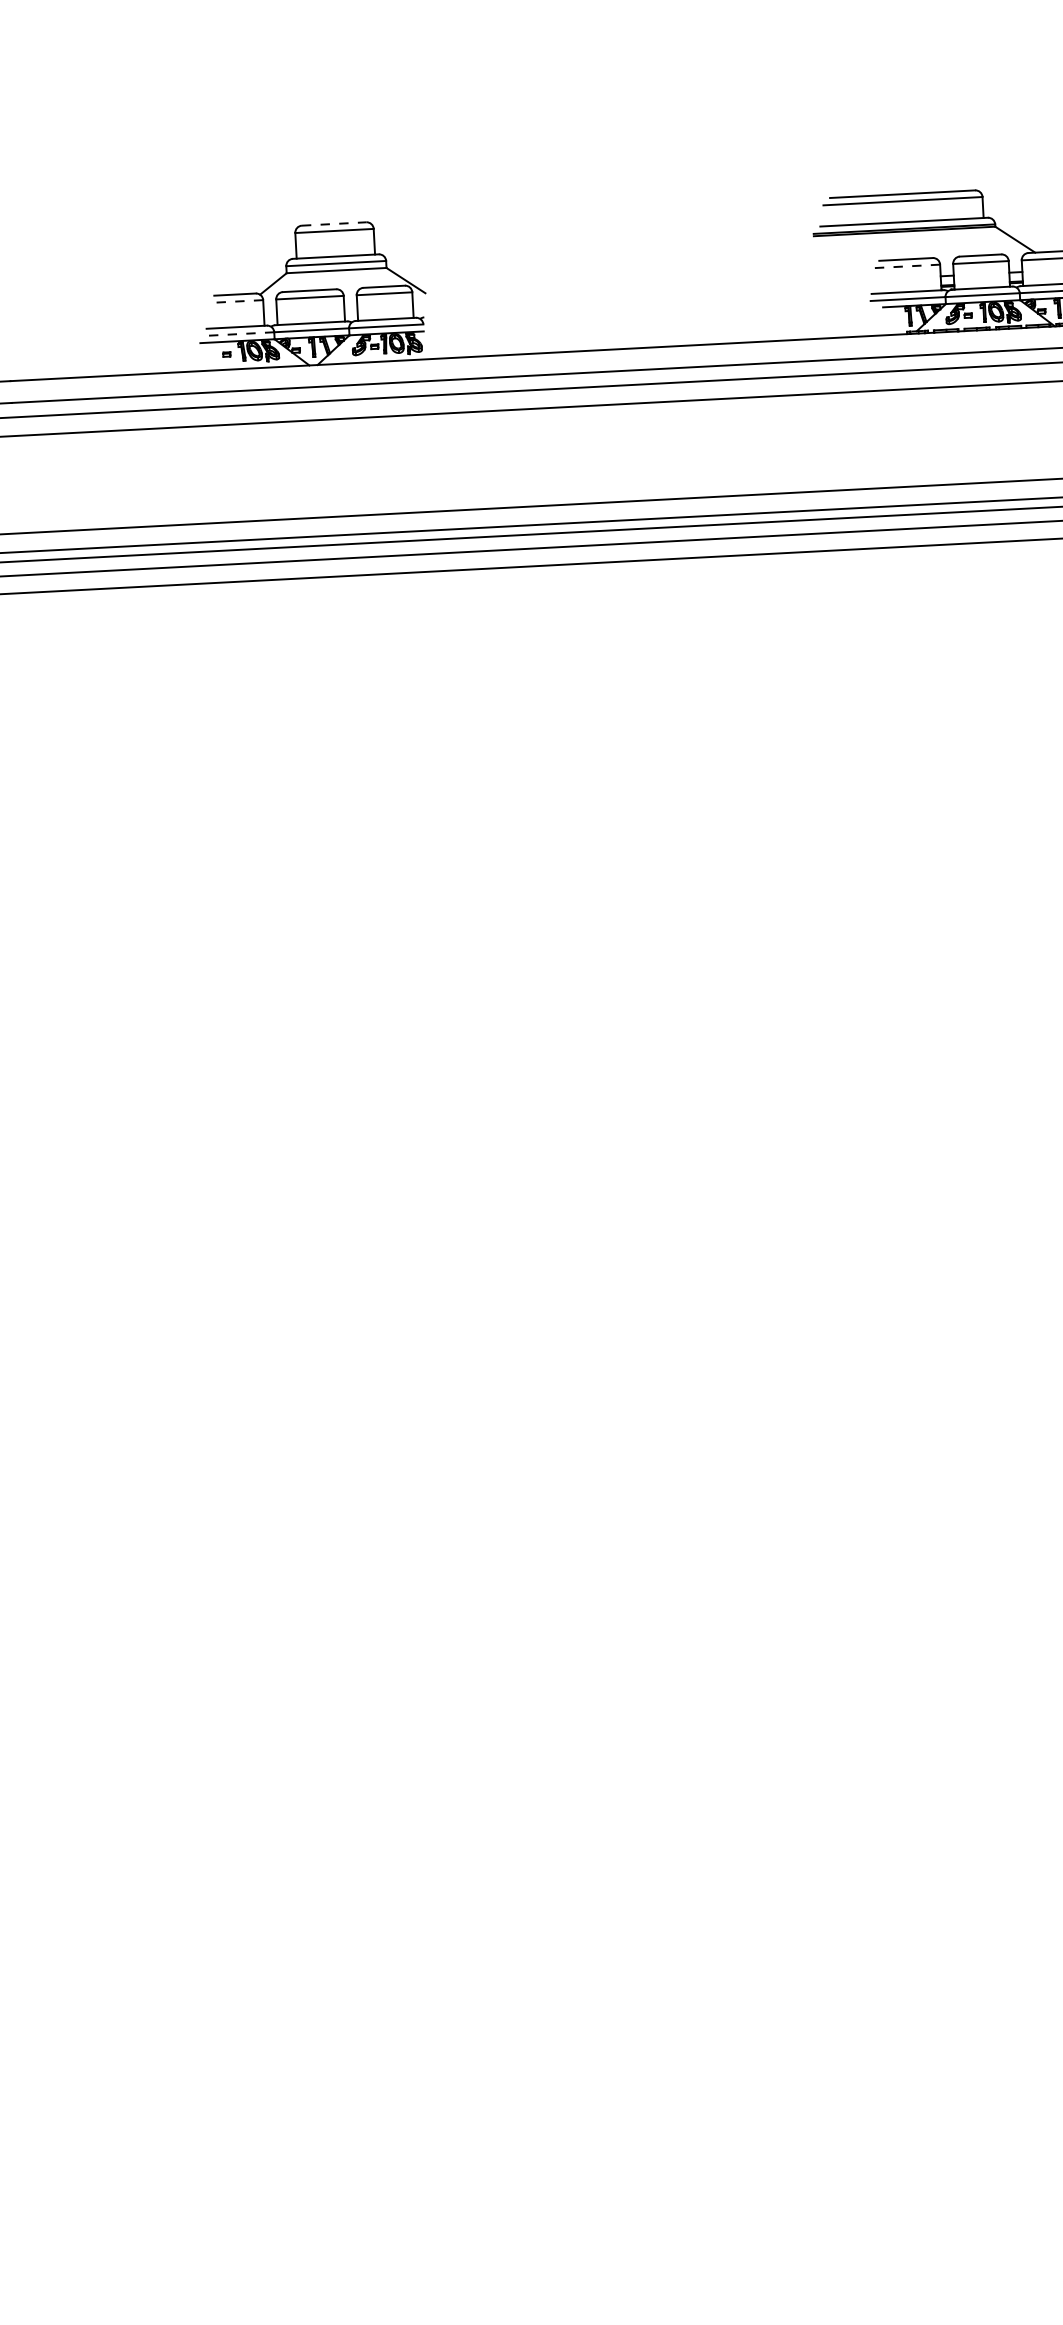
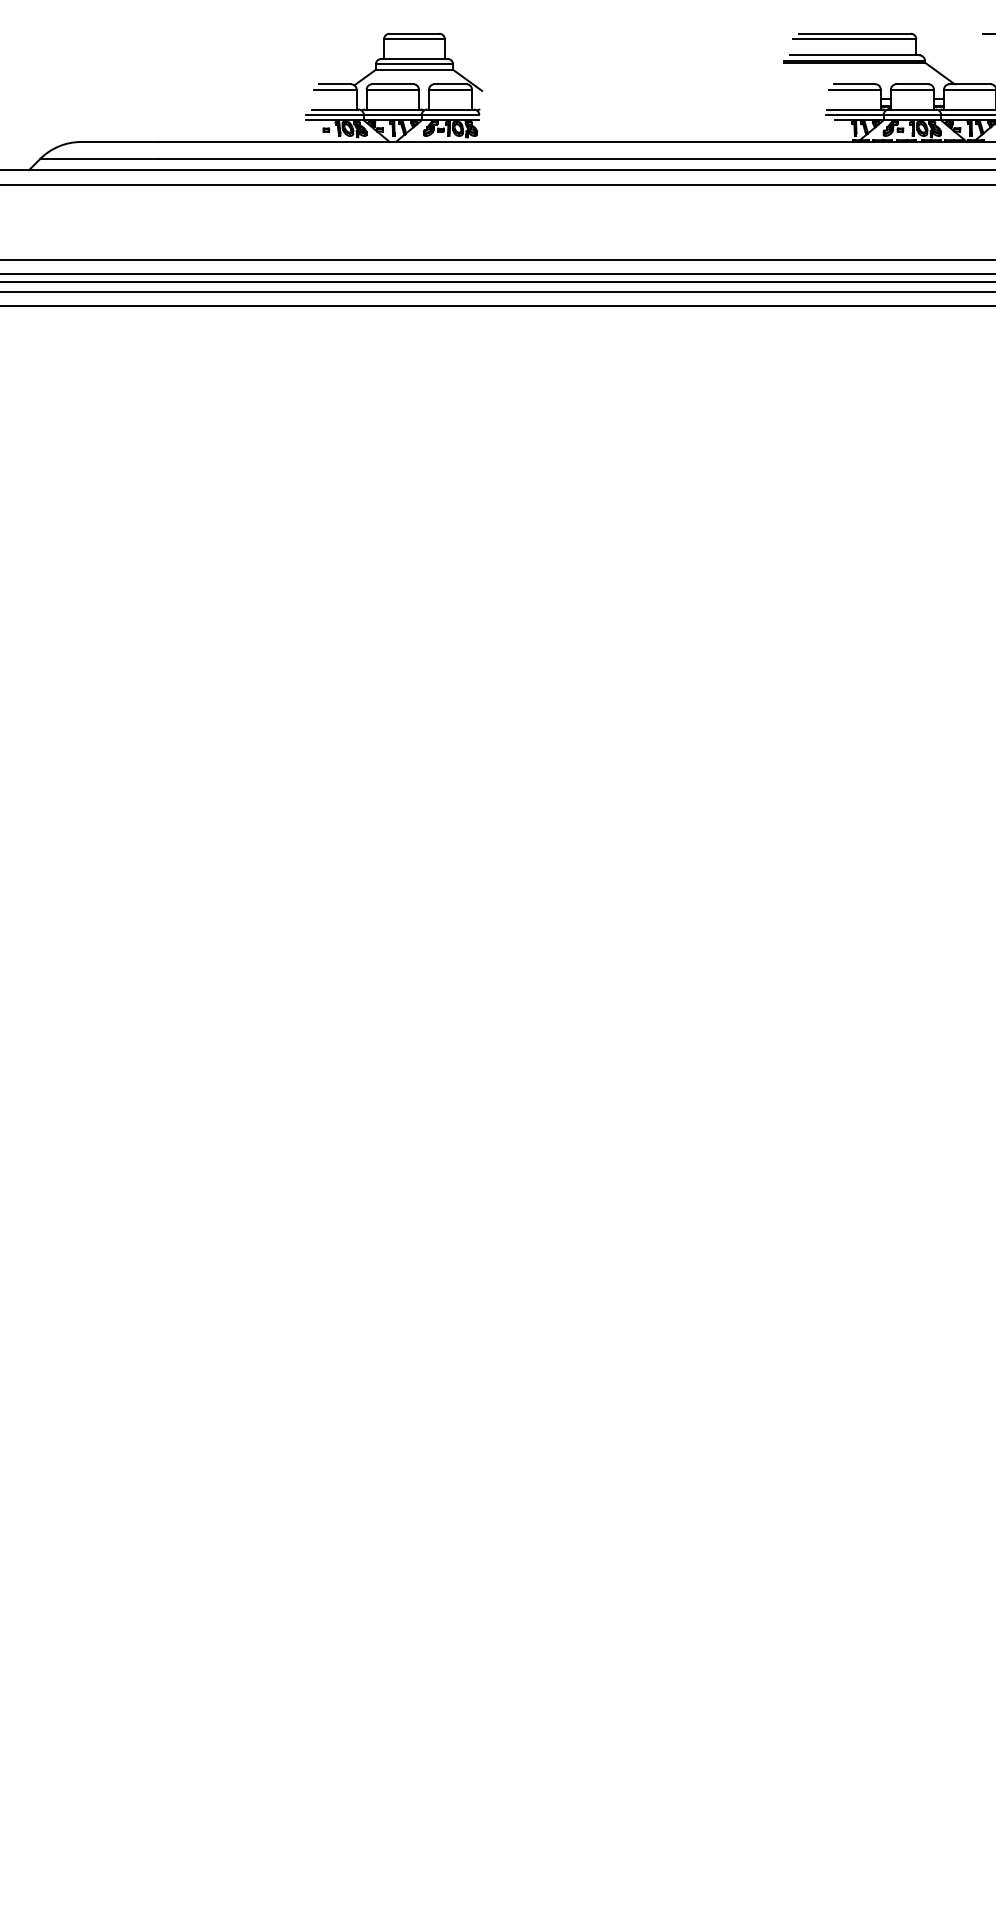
line: (334, 223) -> (414, 33), dashed -> solid
line: (906, 266) -> (854, 89), dashed -> solid
line: (234, 301) -> (334, 89), dashed -> solid
line: (237, 333) -> (335, 114), dashed -> solid

